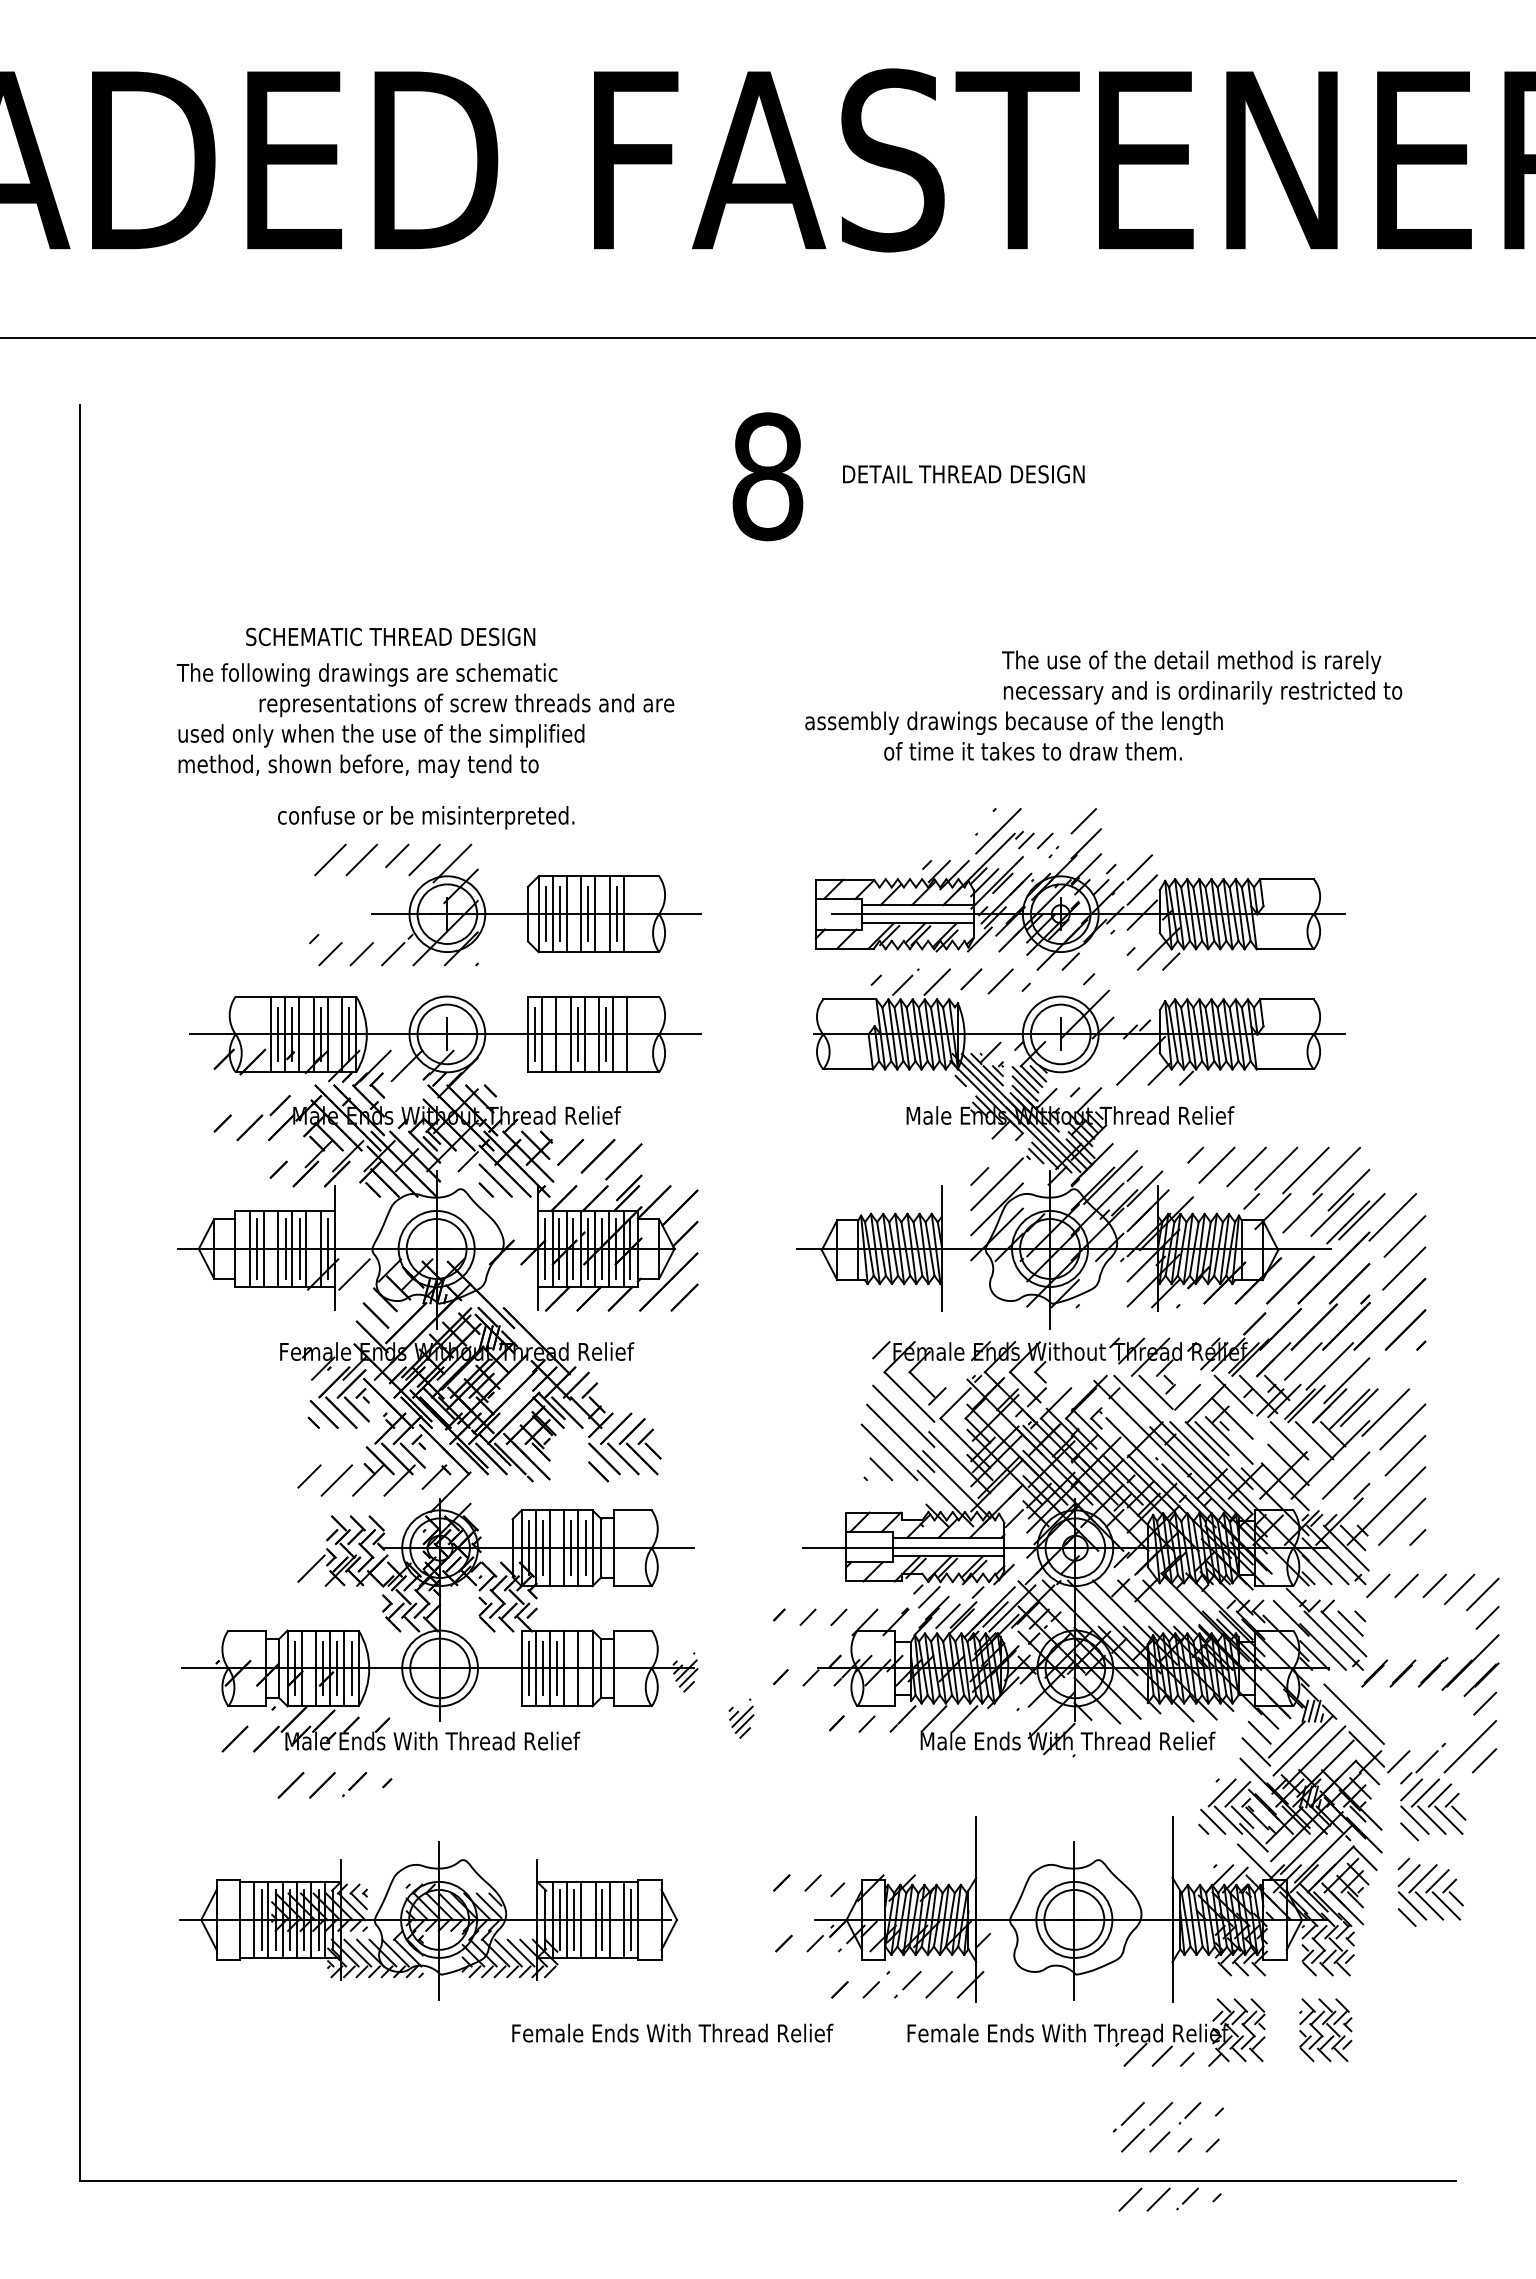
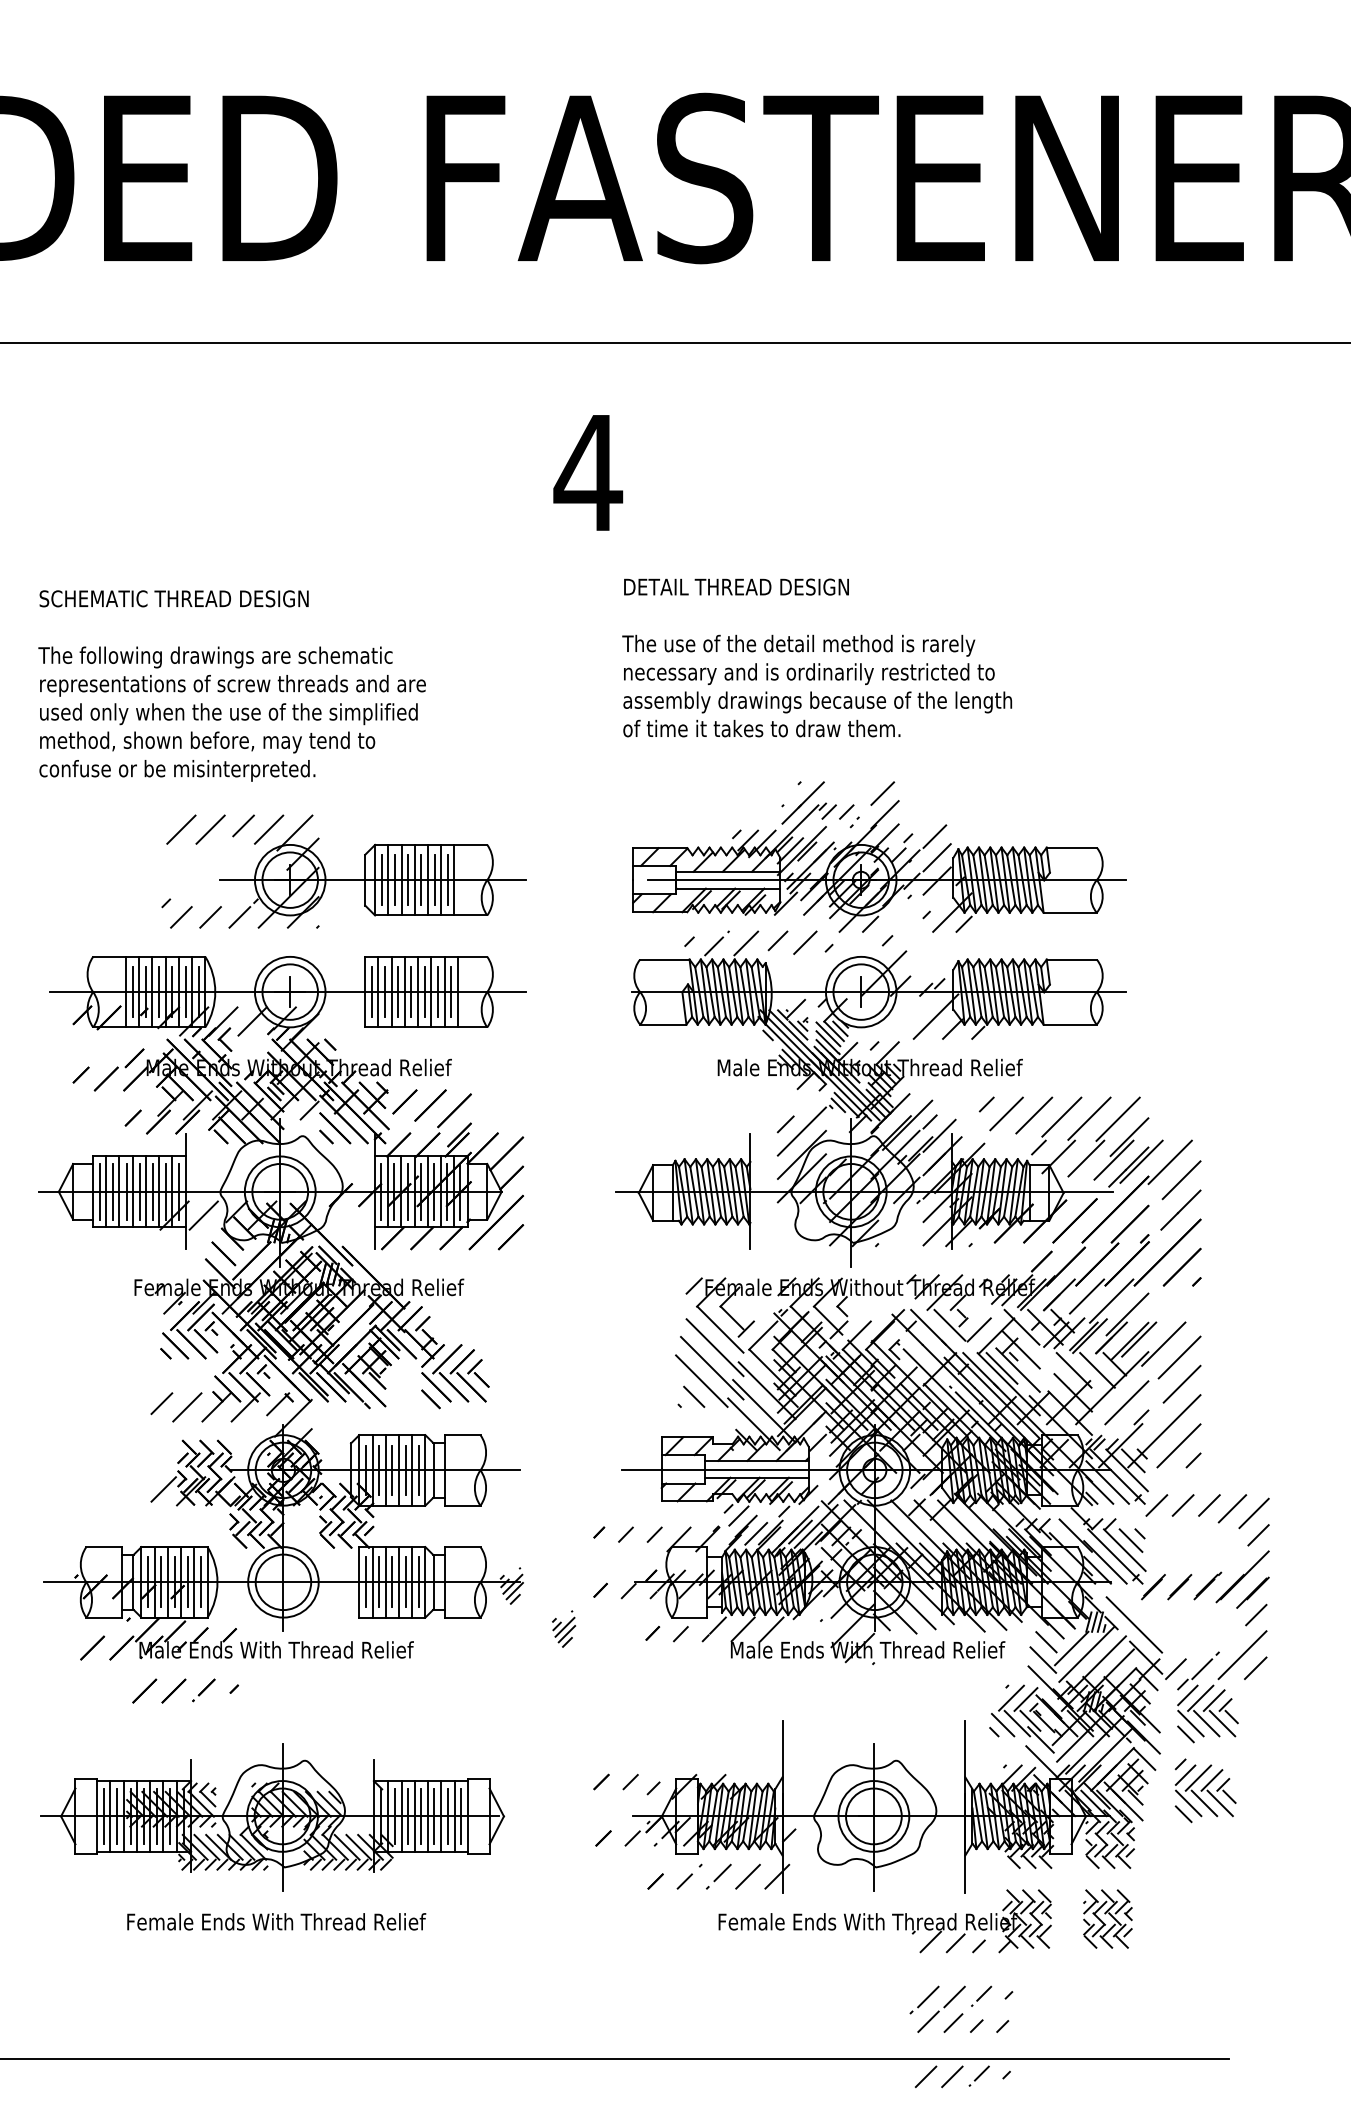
text: (963, 474) -> (736, 587), moved
text: (767, 476) -> (588, 472), 8 -> 4
text: (390, 636) -> (173, 598), moved
text: (1202, 677) -> (808, 659), moved
text: (466, 705) -> (232, 685), moved
text: (1032, 751) -> (761, 728), moved
text: (426, 817) -> (177, 770), moved
line: (574, 913) -> (408, 879), added
line: (602, 913) -> (434, 879), added
line: (306, 1034) -> (159, 992), added
line: (334, 1034) -> (185, 992), added
line: (549, 1034) -> (385, 992), added
line: (563, 1034) -> (398, 992), added
line: (591, 1034) -> (424, 992), added
line: (620, 1034) -> (451, 992), added
line: (243, 1248) -> (100, 1191), added
line: (271, 1248) -> (126, 1191), added
line: (314, 1248) -> (166, 1191), added
line: (557, 1547) -> (392, 1469), added
line: (308, 1668) -> (160, 1582), added
line: (571, 1668) -> (405, 1582), added
line: (585, 1668) -> (418, 1582), added
line: (247, 1919) -> (104, 1816), added
line: (587, 1919) -> (420, 1816), added
line: (616, 1919) -> (447, 1816), added
text: (672, 2032) -> (276, 1921), moved

